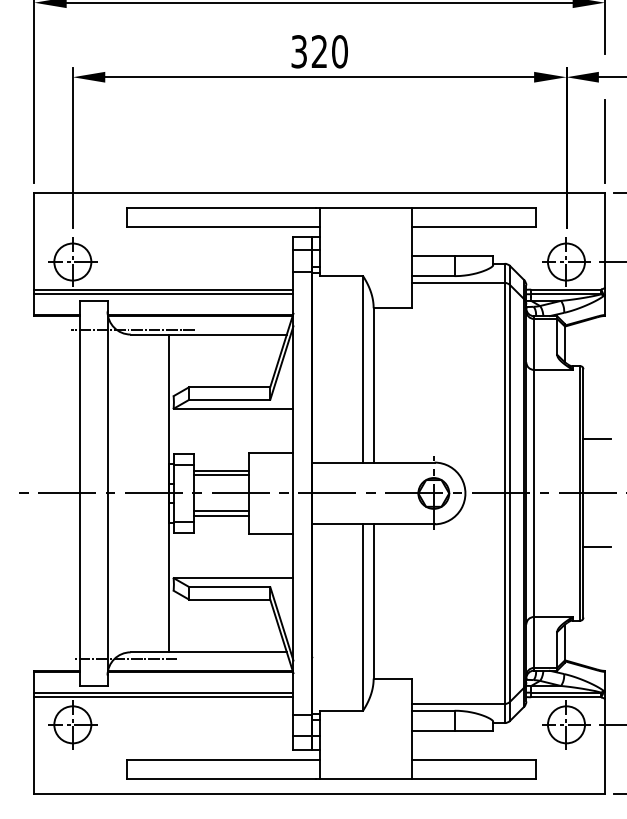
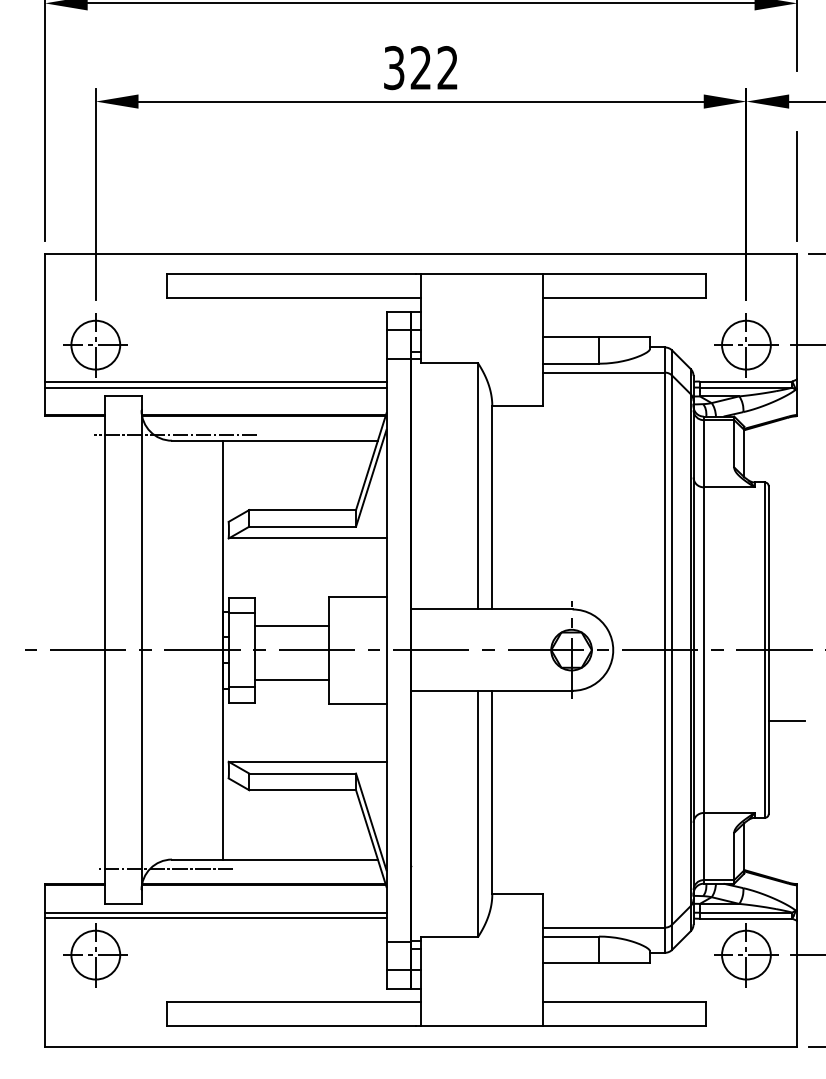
text: (339, 52) -> (447, 68), 320 -> 322
line: (596, 439) -> (786, 578), removed
line: (221, 470) -> (291, 620), removed
line: (221, 511) -> (291, 673), removed

